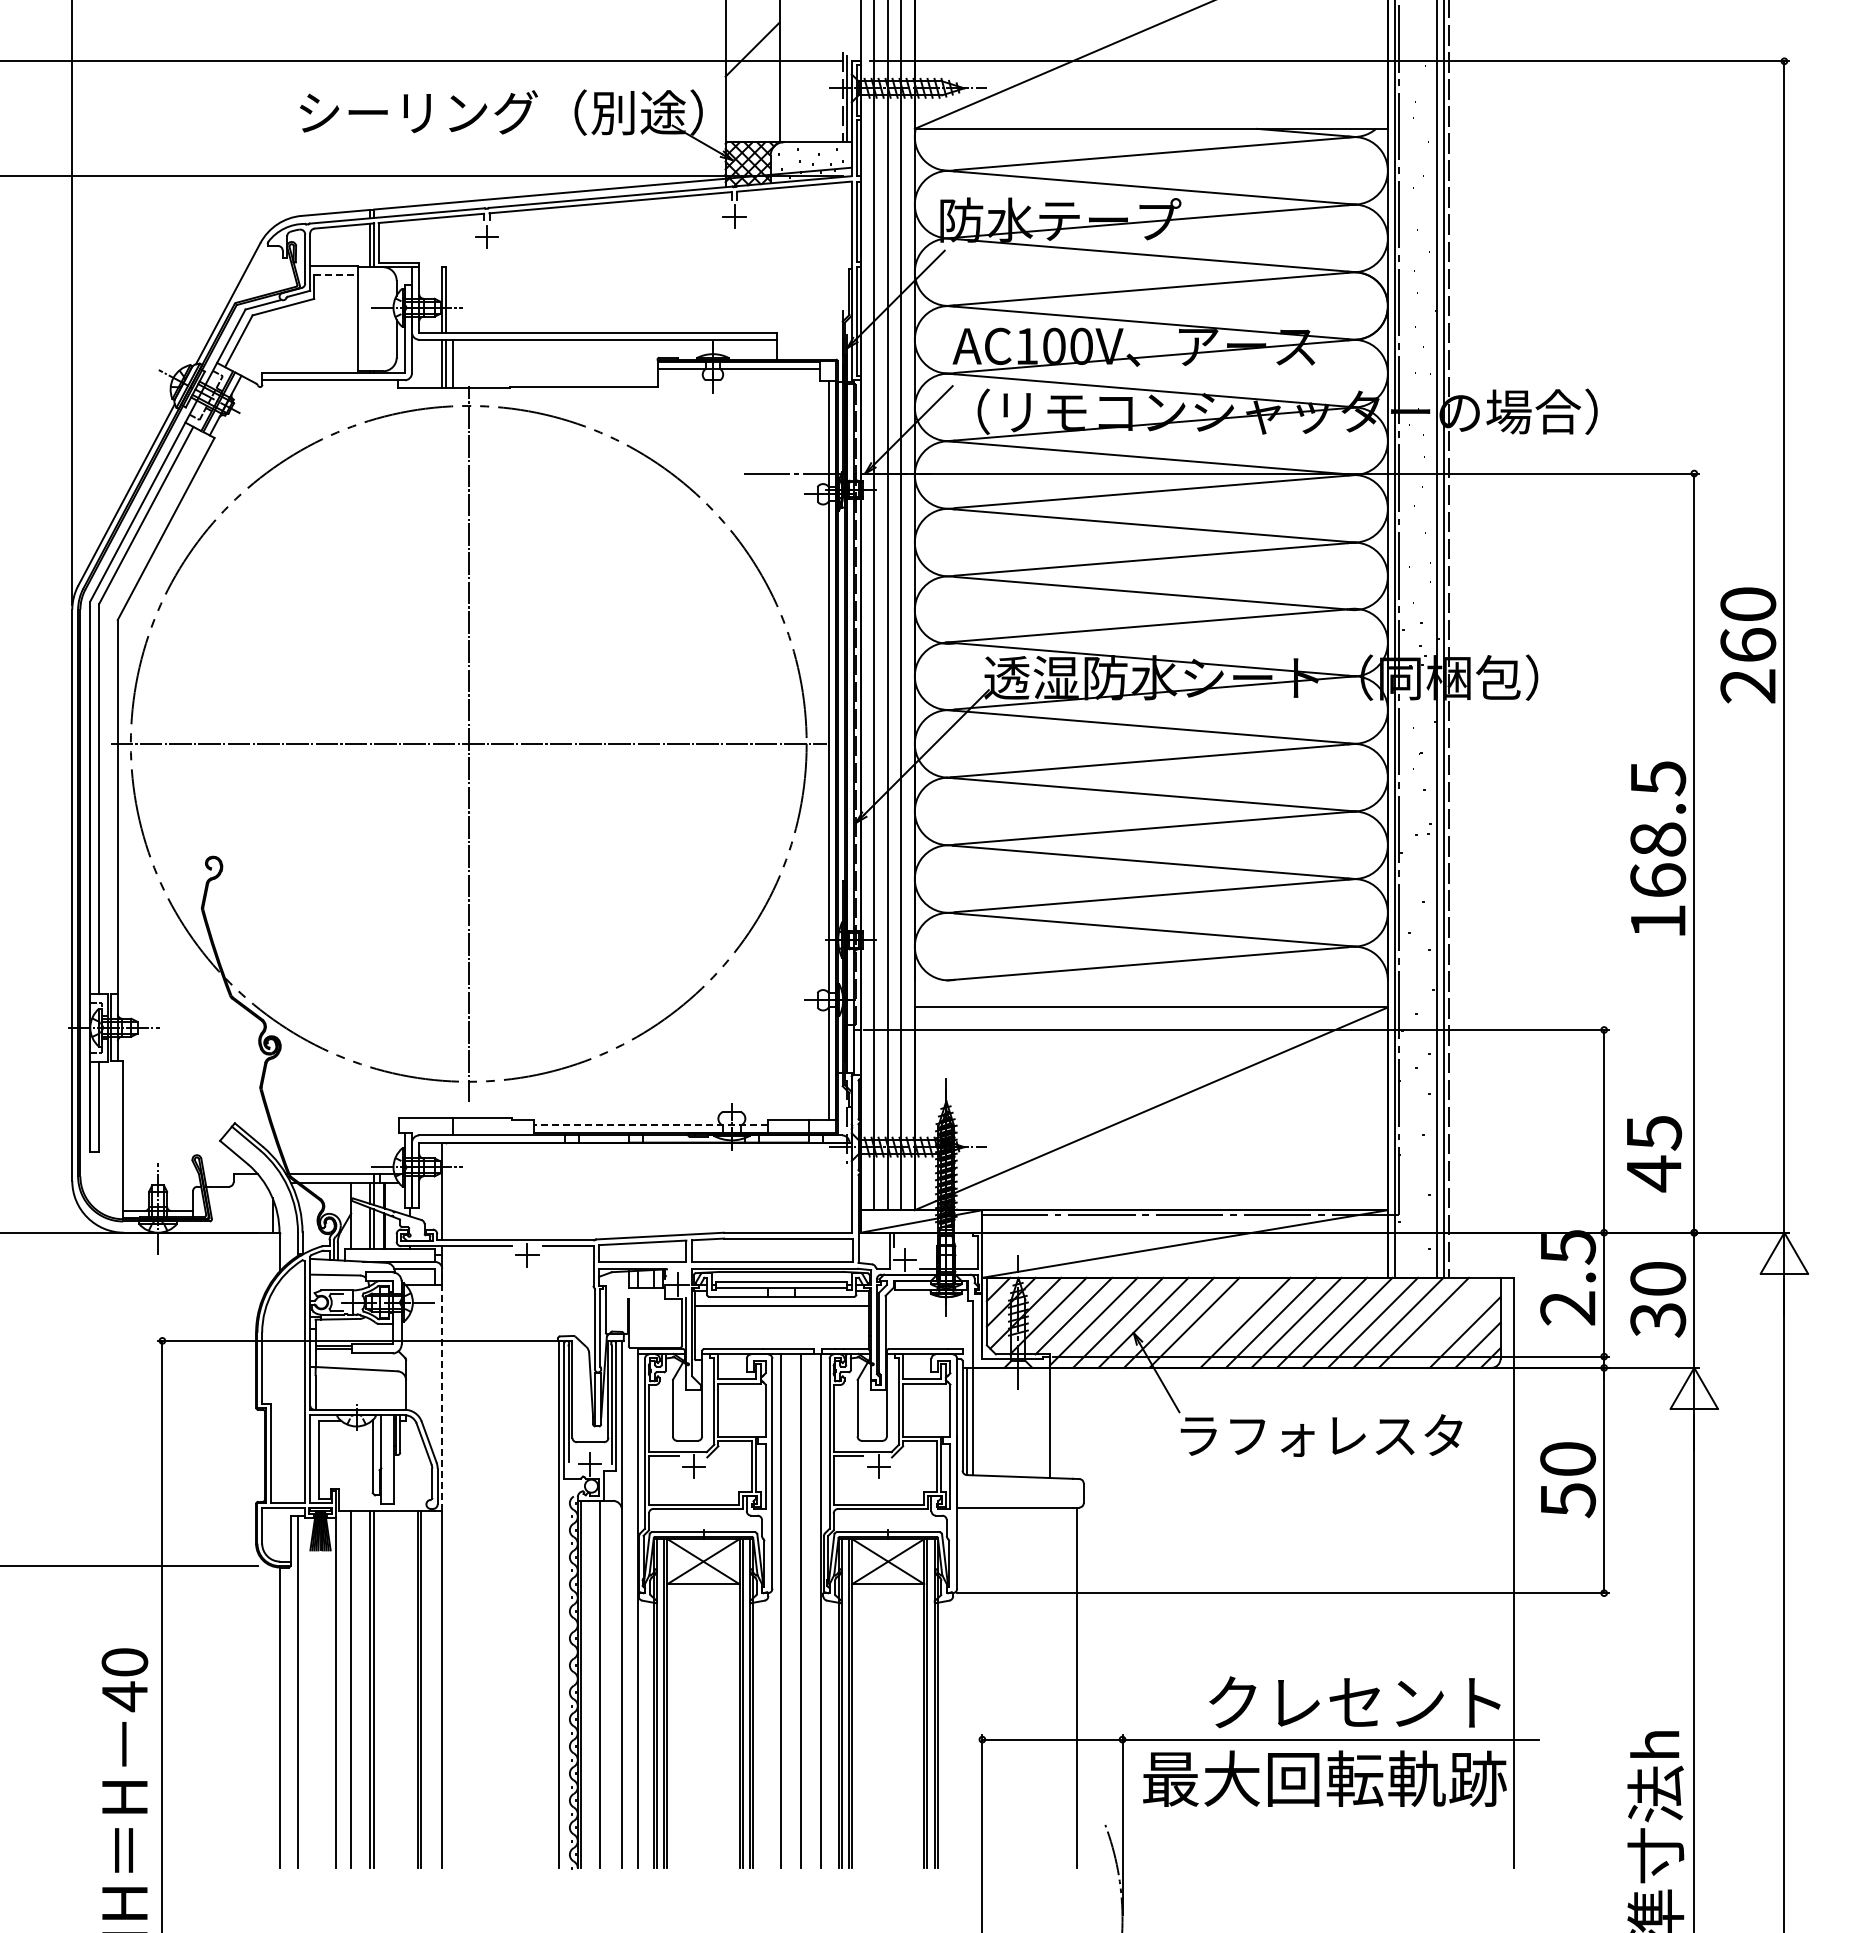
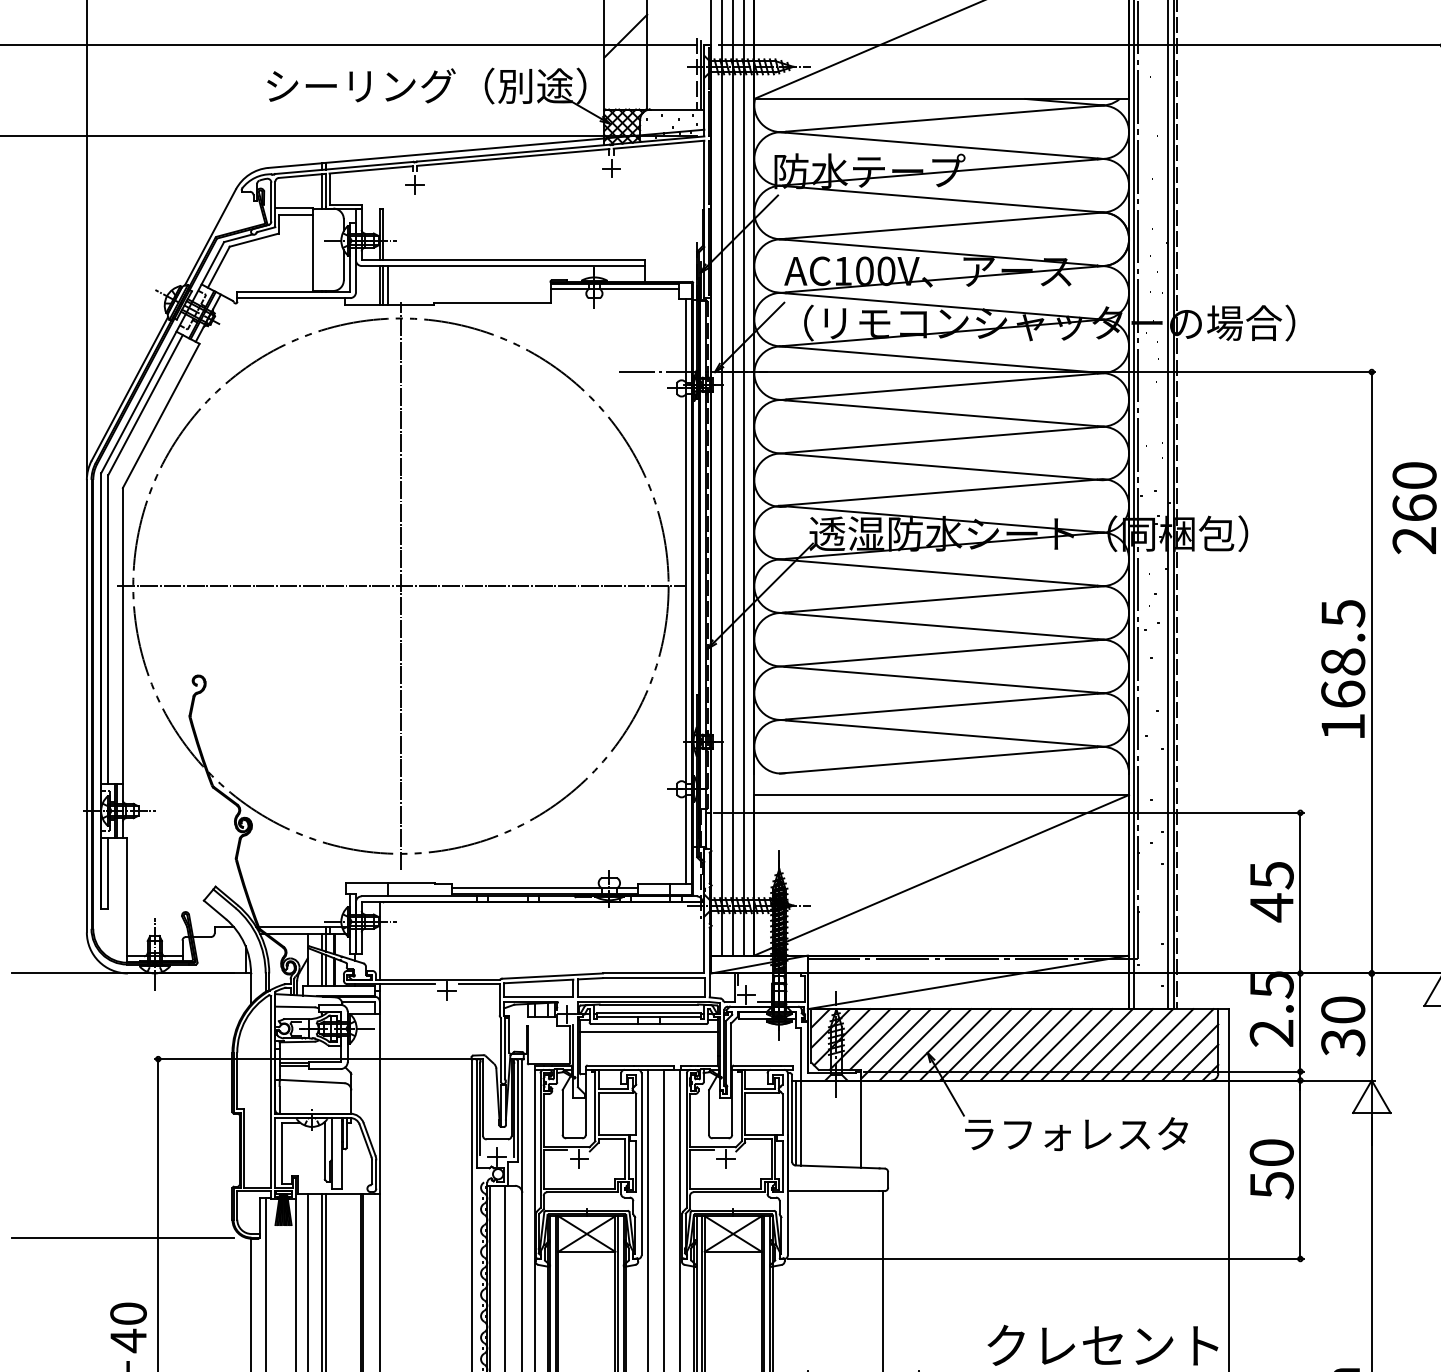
line: (336, 275) -> (296, 215), dashed -> solid
line: (650, 1125) -> (544, 888), dashed -> solid
text: (1654, 1154) -> (1272, 892), moved
line: (1219, 1322) -> (995, 1044), added
line: (1449, 1322) -> (1177, 1044), added
line: (442, 1389) -> (380, 1097), dashed -> solid

